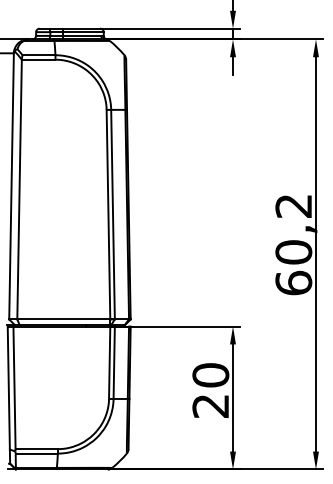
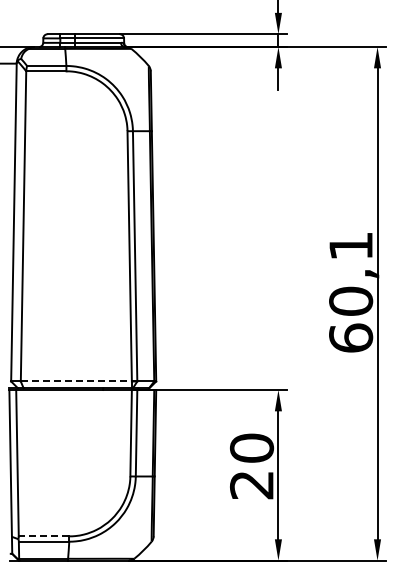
text: (293, 206) -> (350, 246), 60,2 -> 60,1
line: (63, 319) -> (76, 381), solid -> dashed
line: (36, 449) -> (43, 536), solid -> dashed

